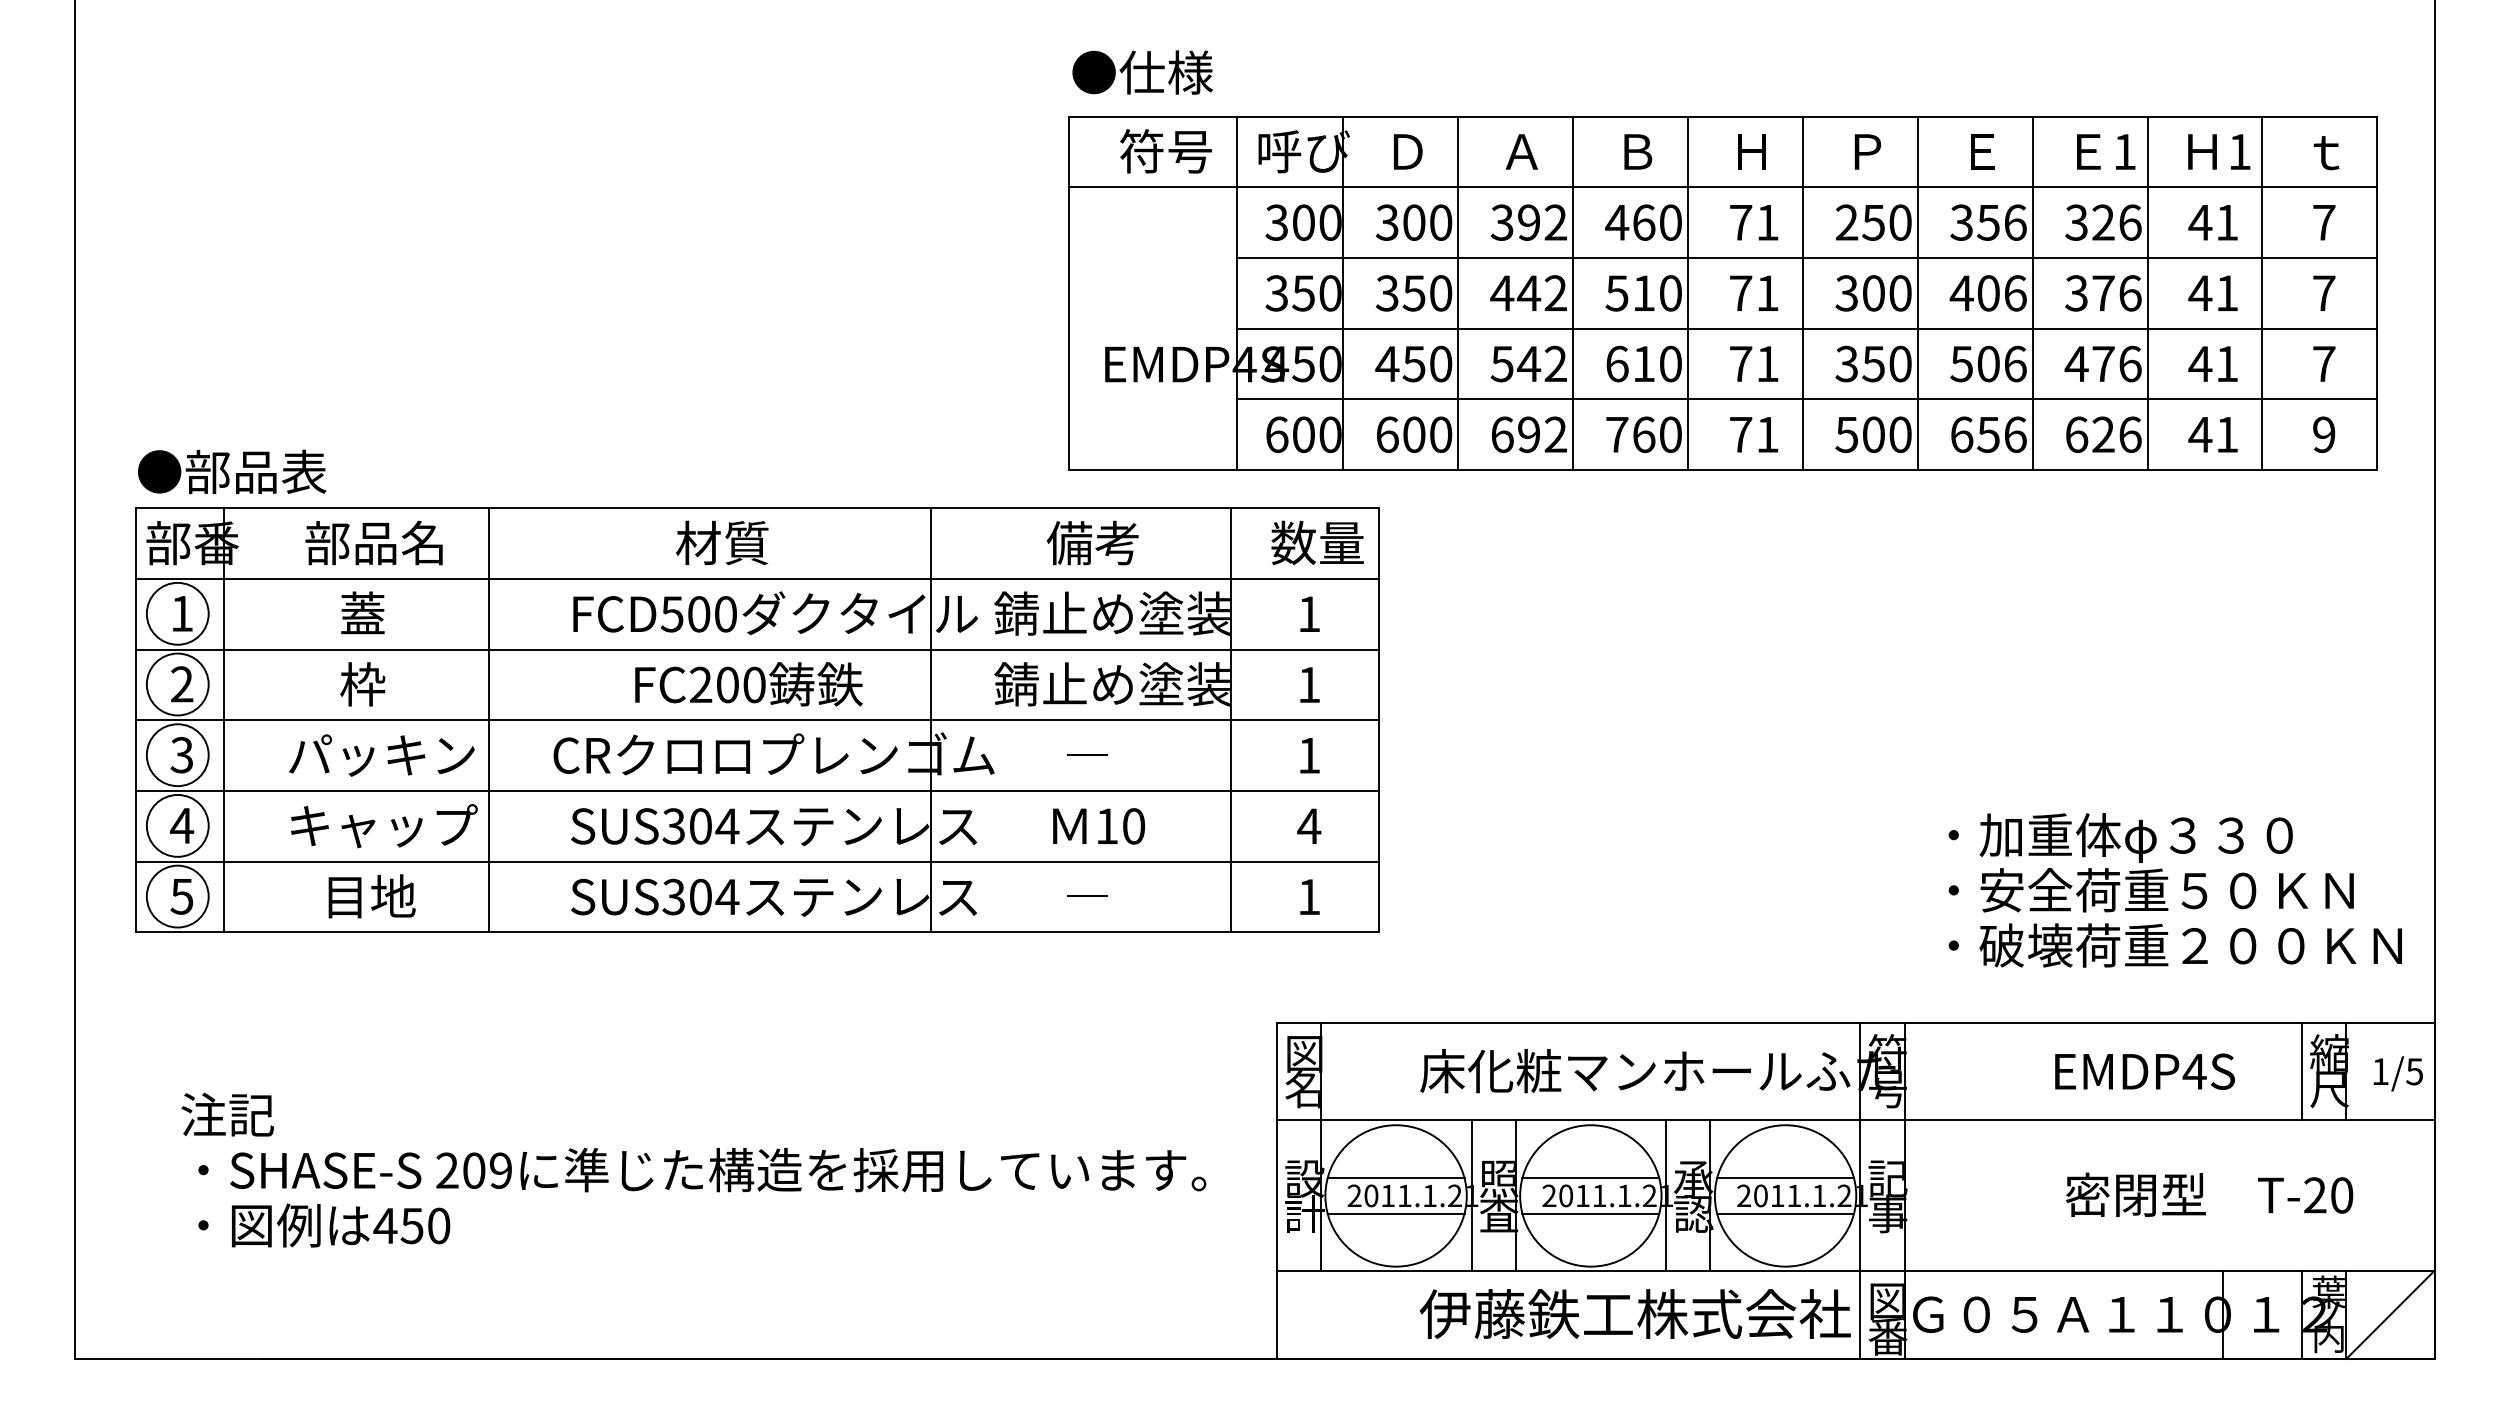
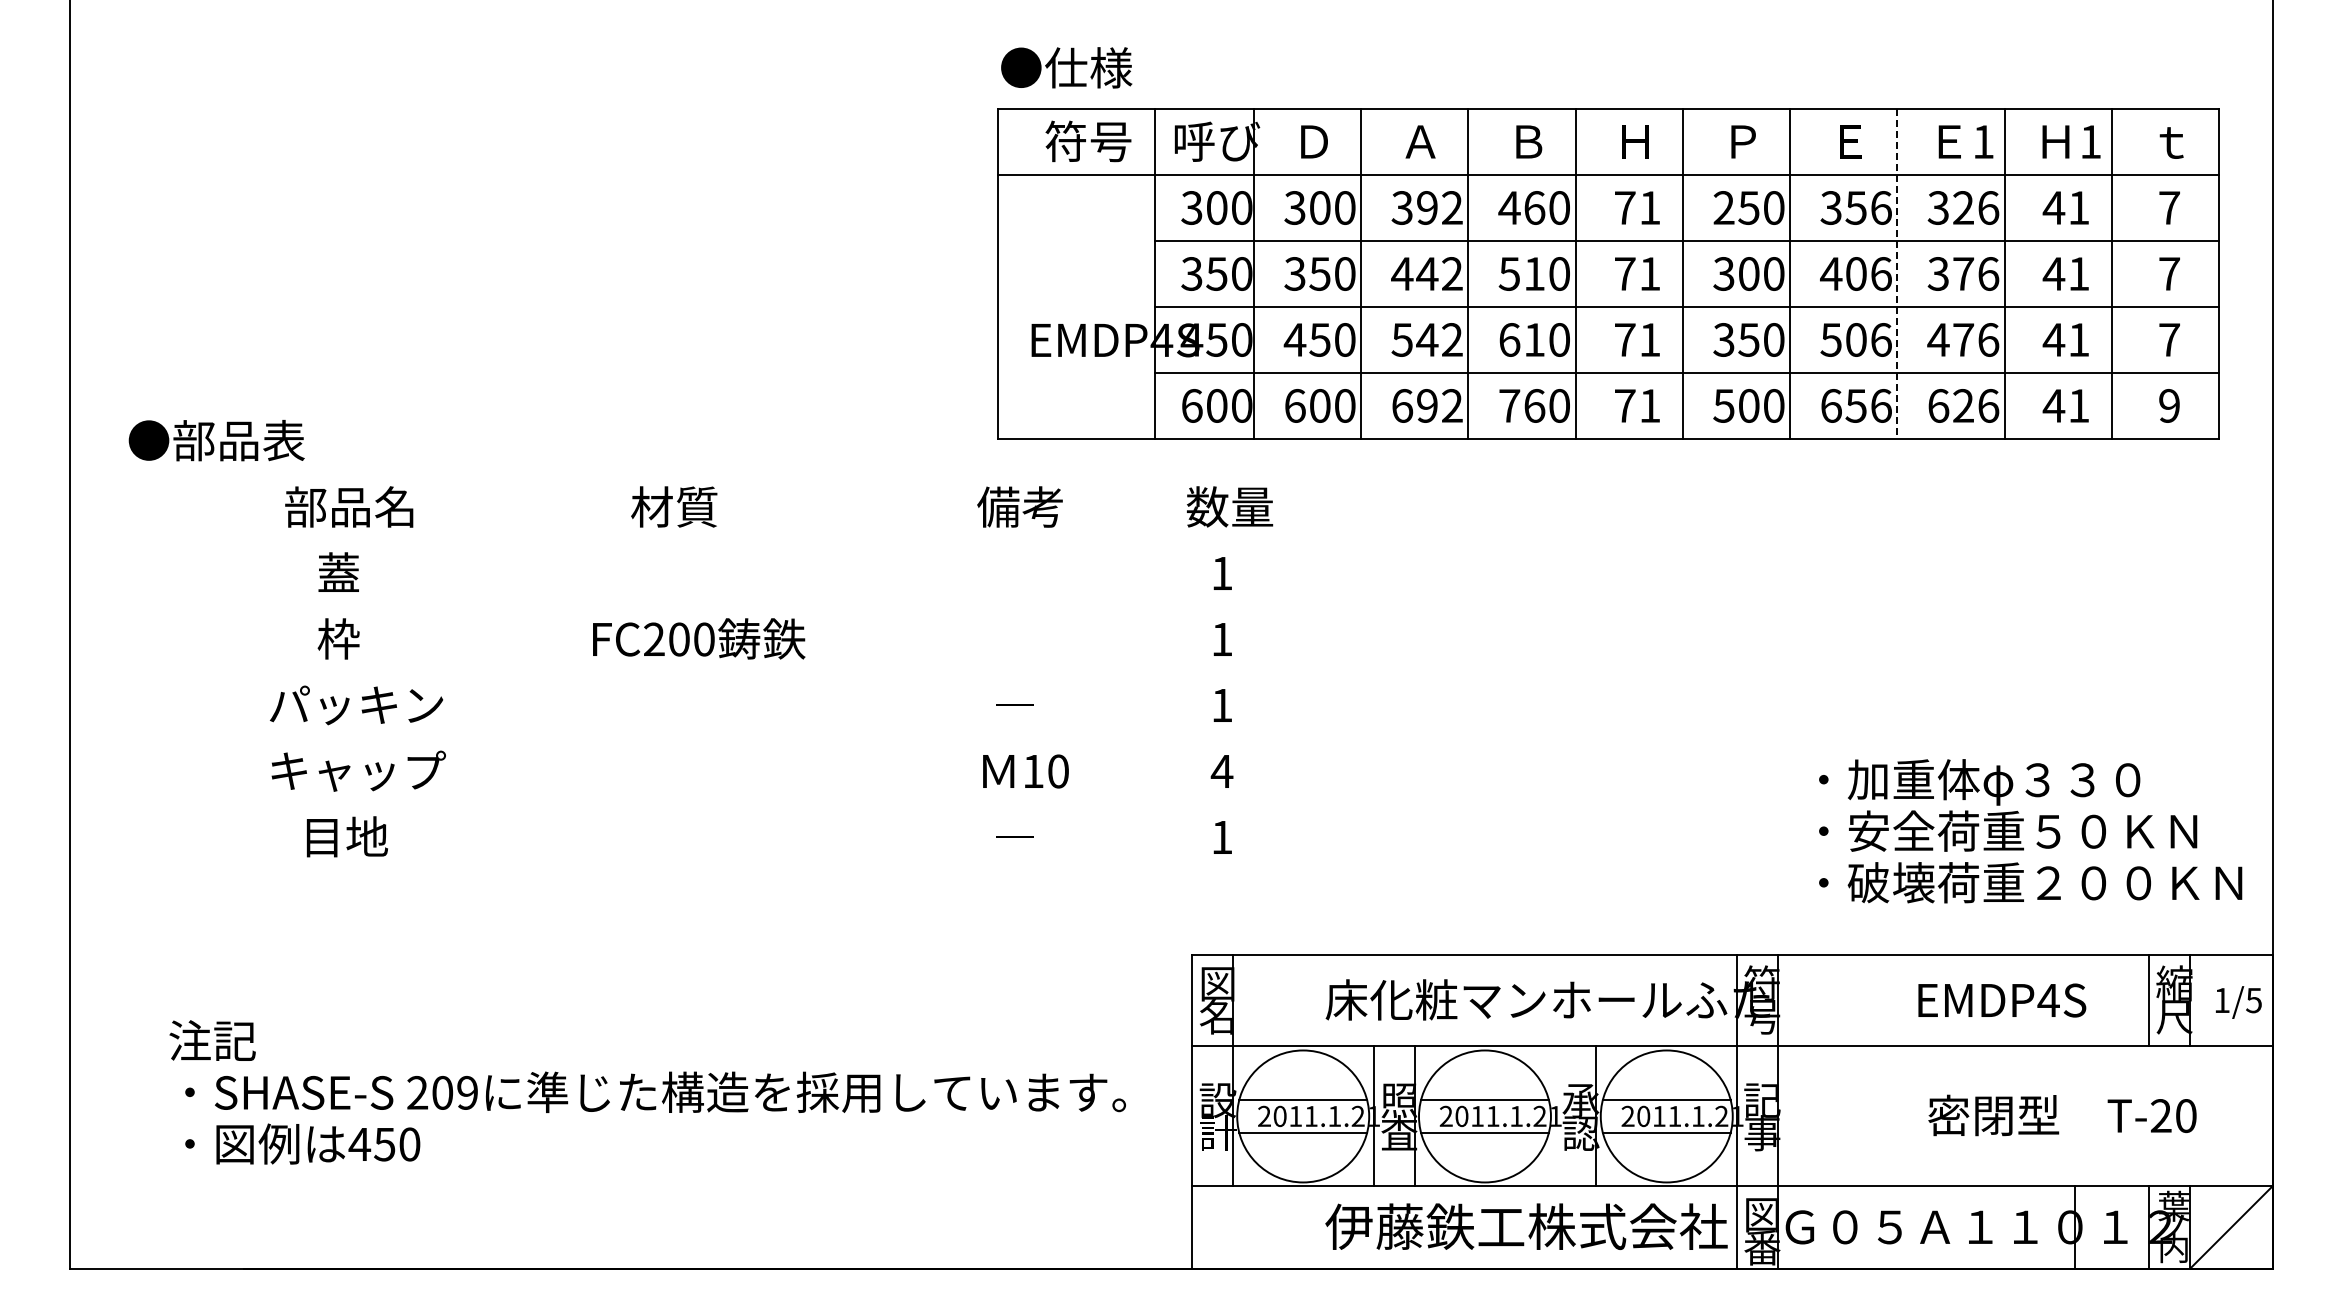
line: (2032, 293) -> (1897, 274), solid -> dashed
part: (756, 720) -> (706, 672), removed
line: (1666, 1194) -> (1555, 1115), removed

